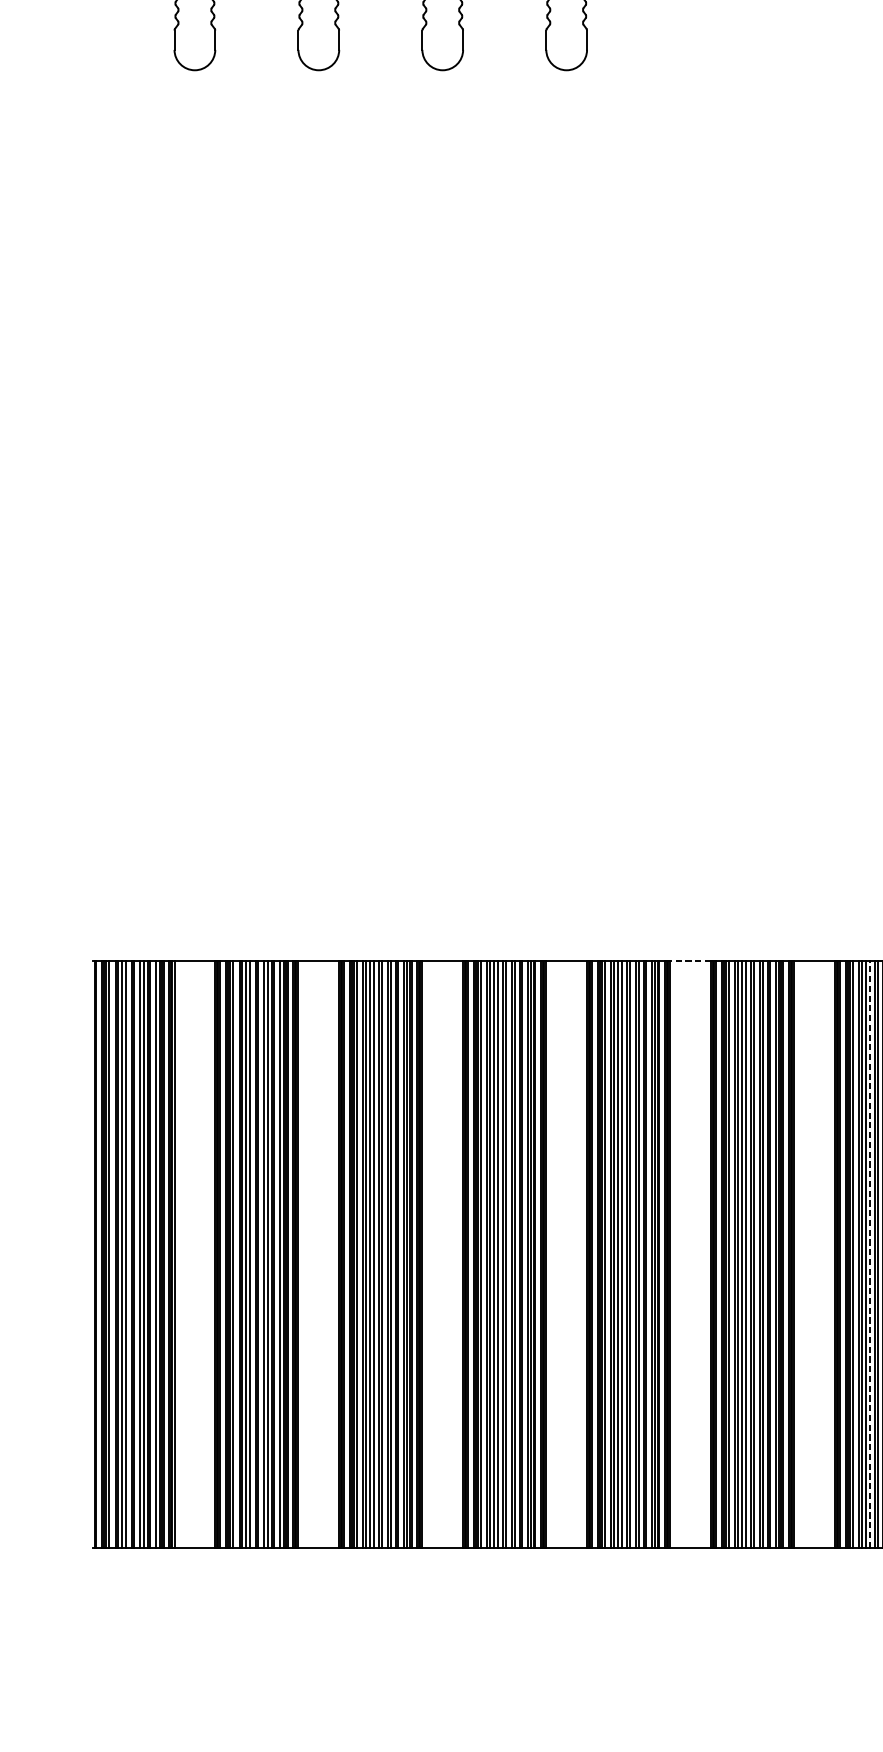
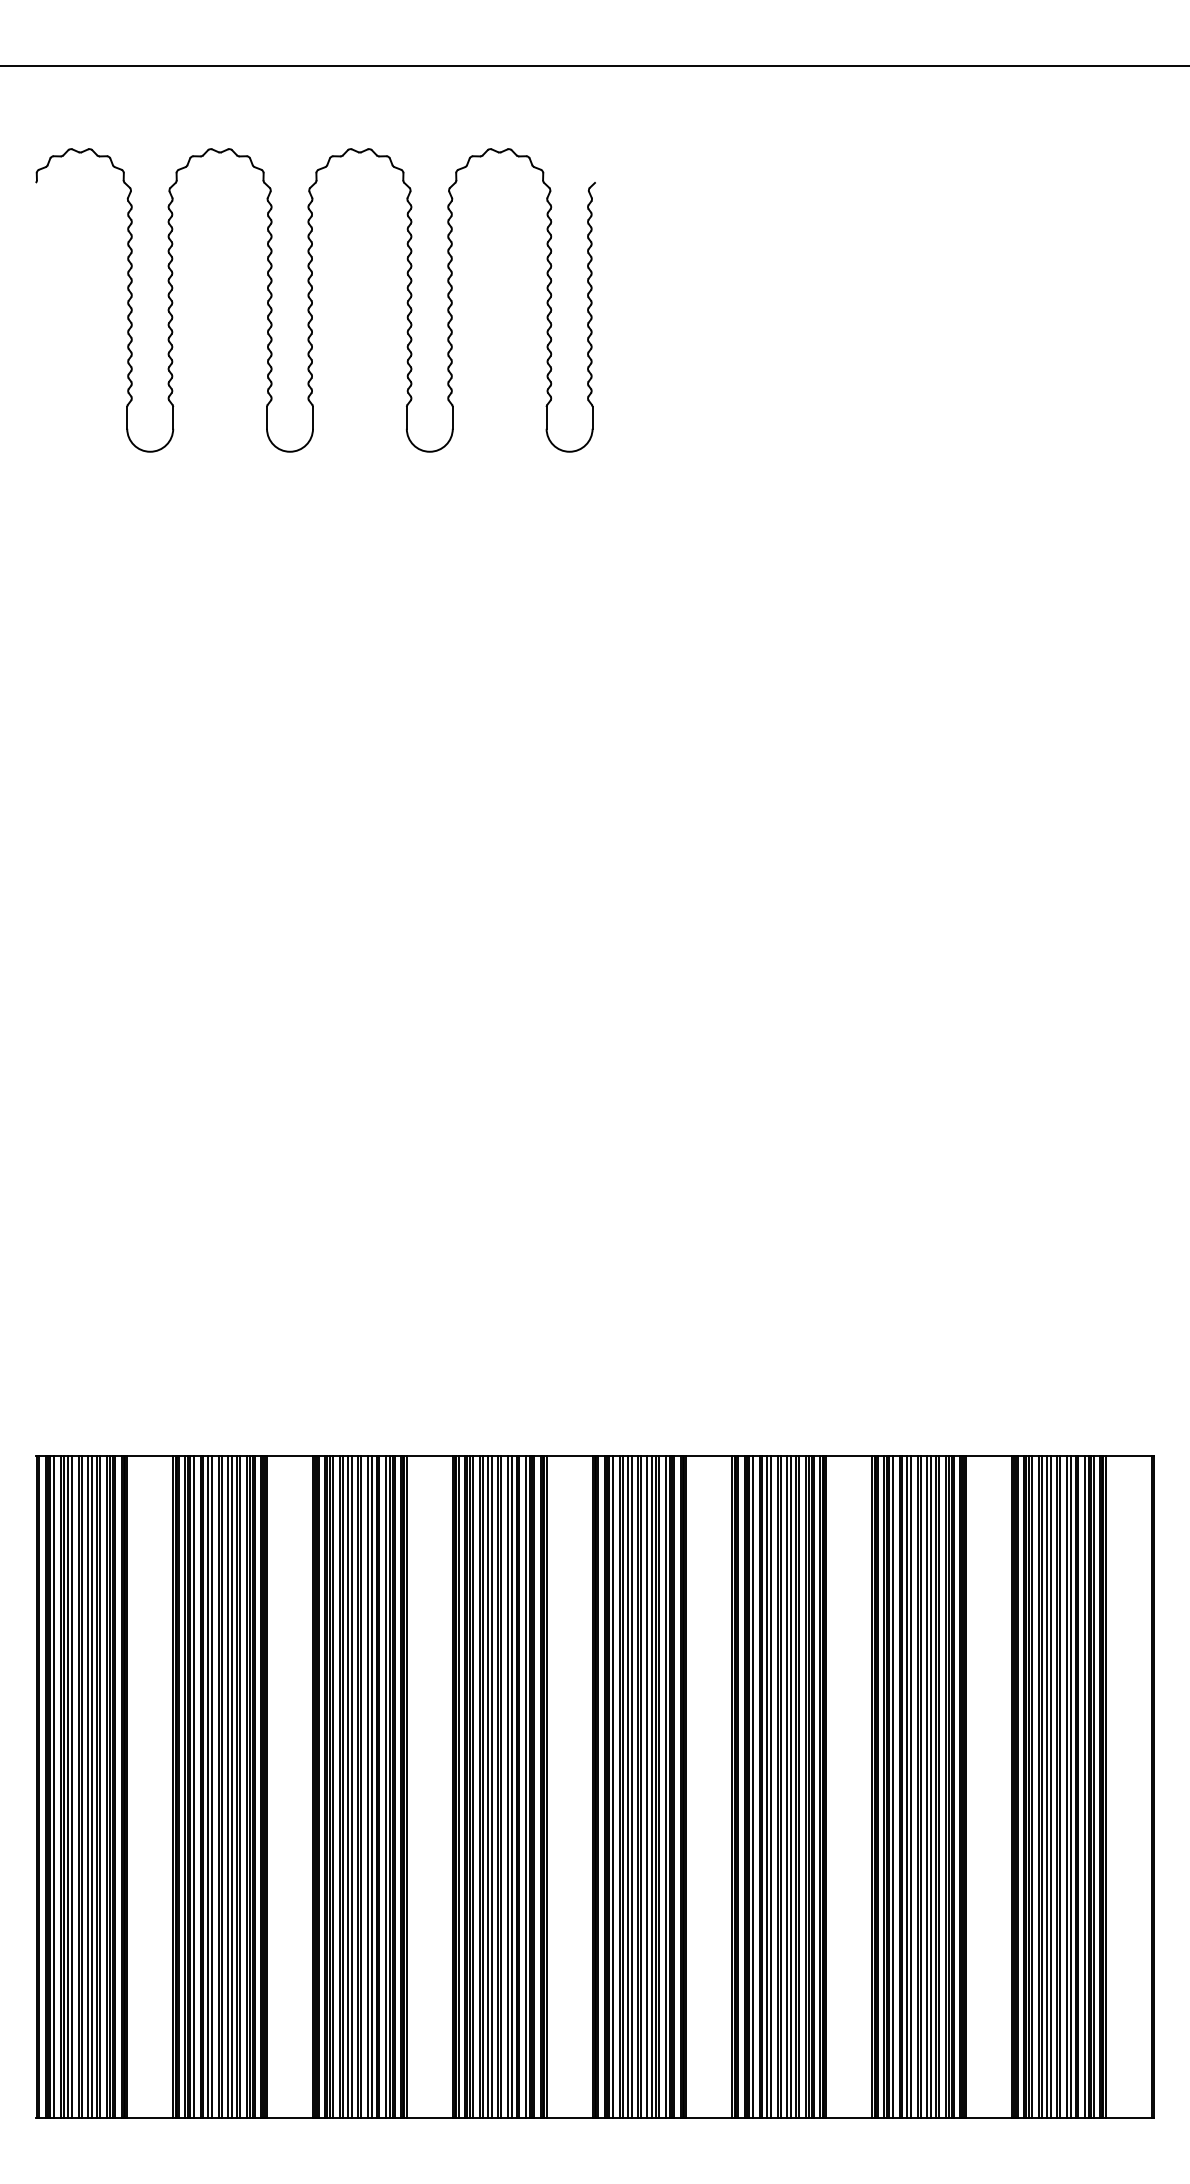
line: (690, 960) -> (709, 1456), dashed -> solid
line: (869, 1253) -> (911, 1786), dashed -> solid

